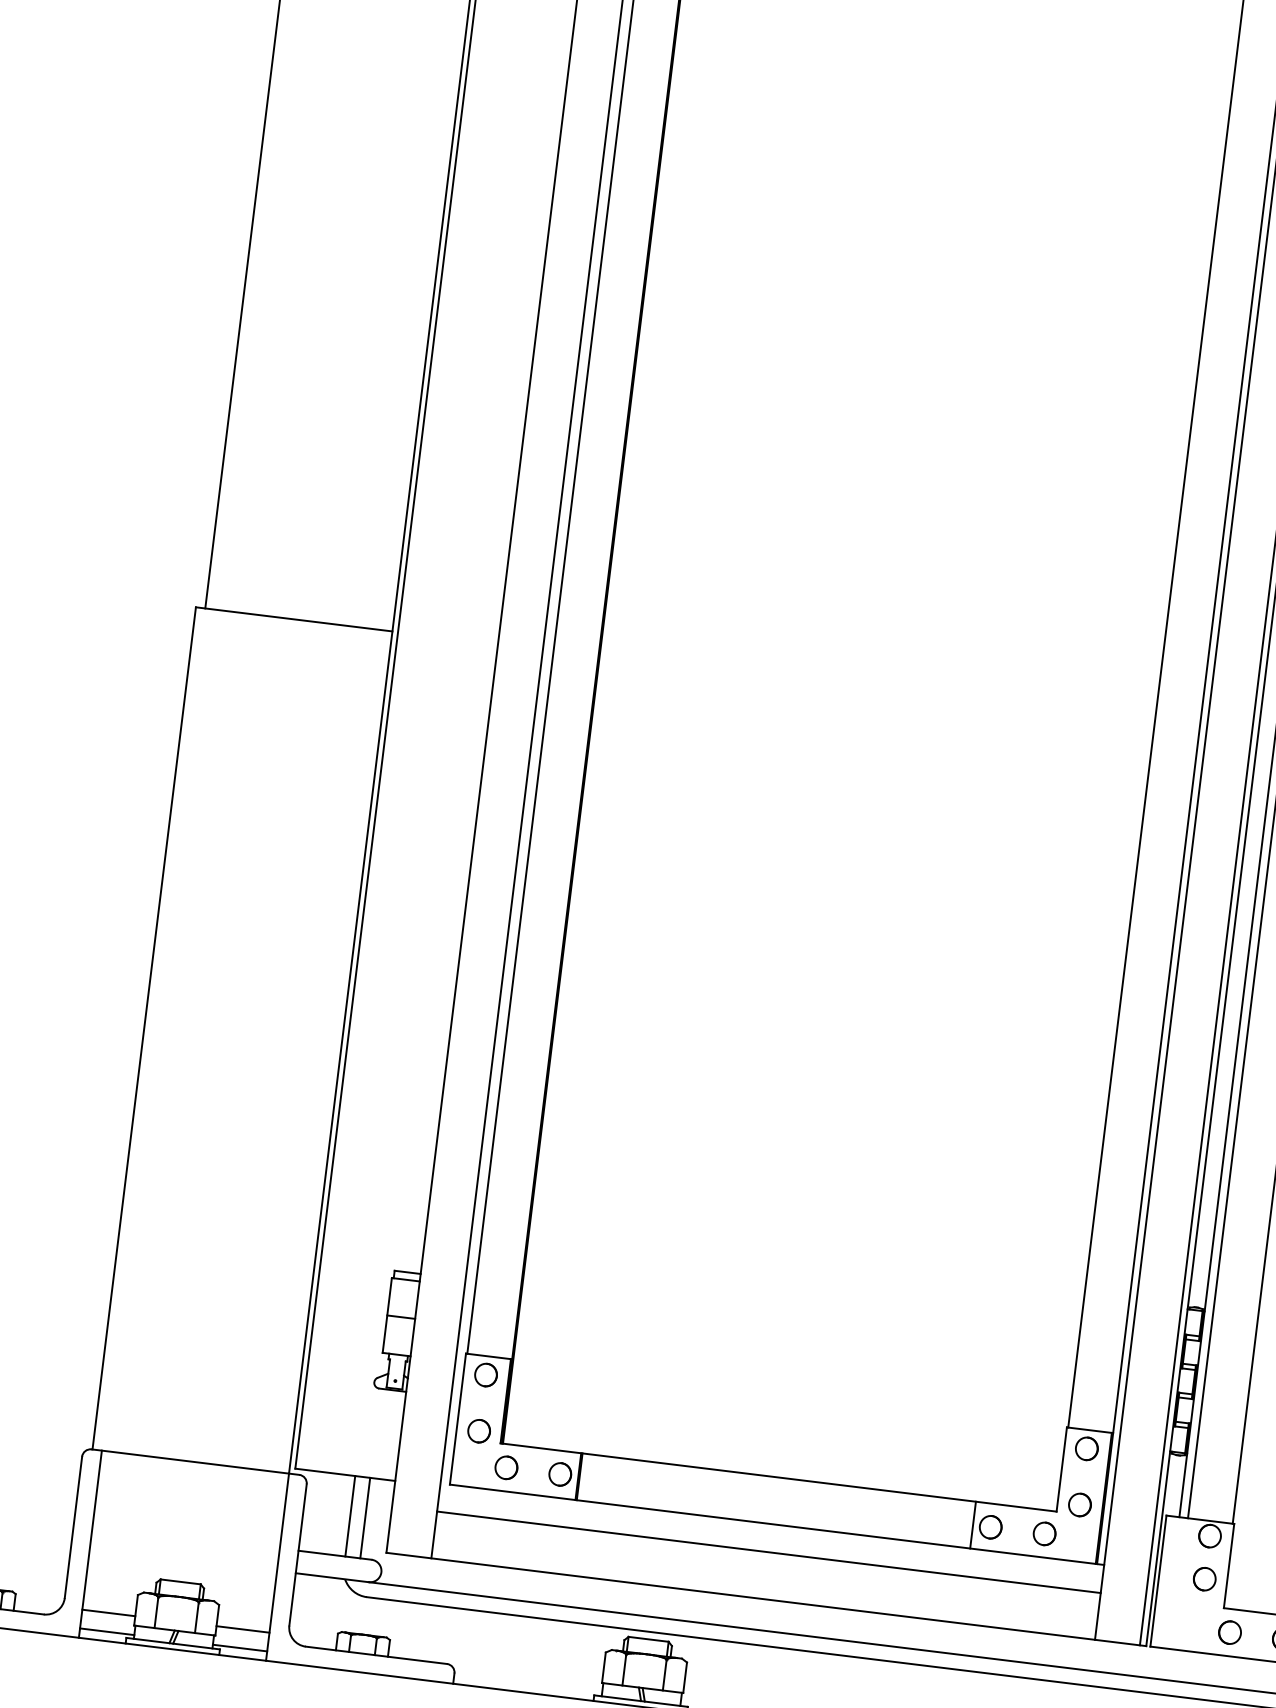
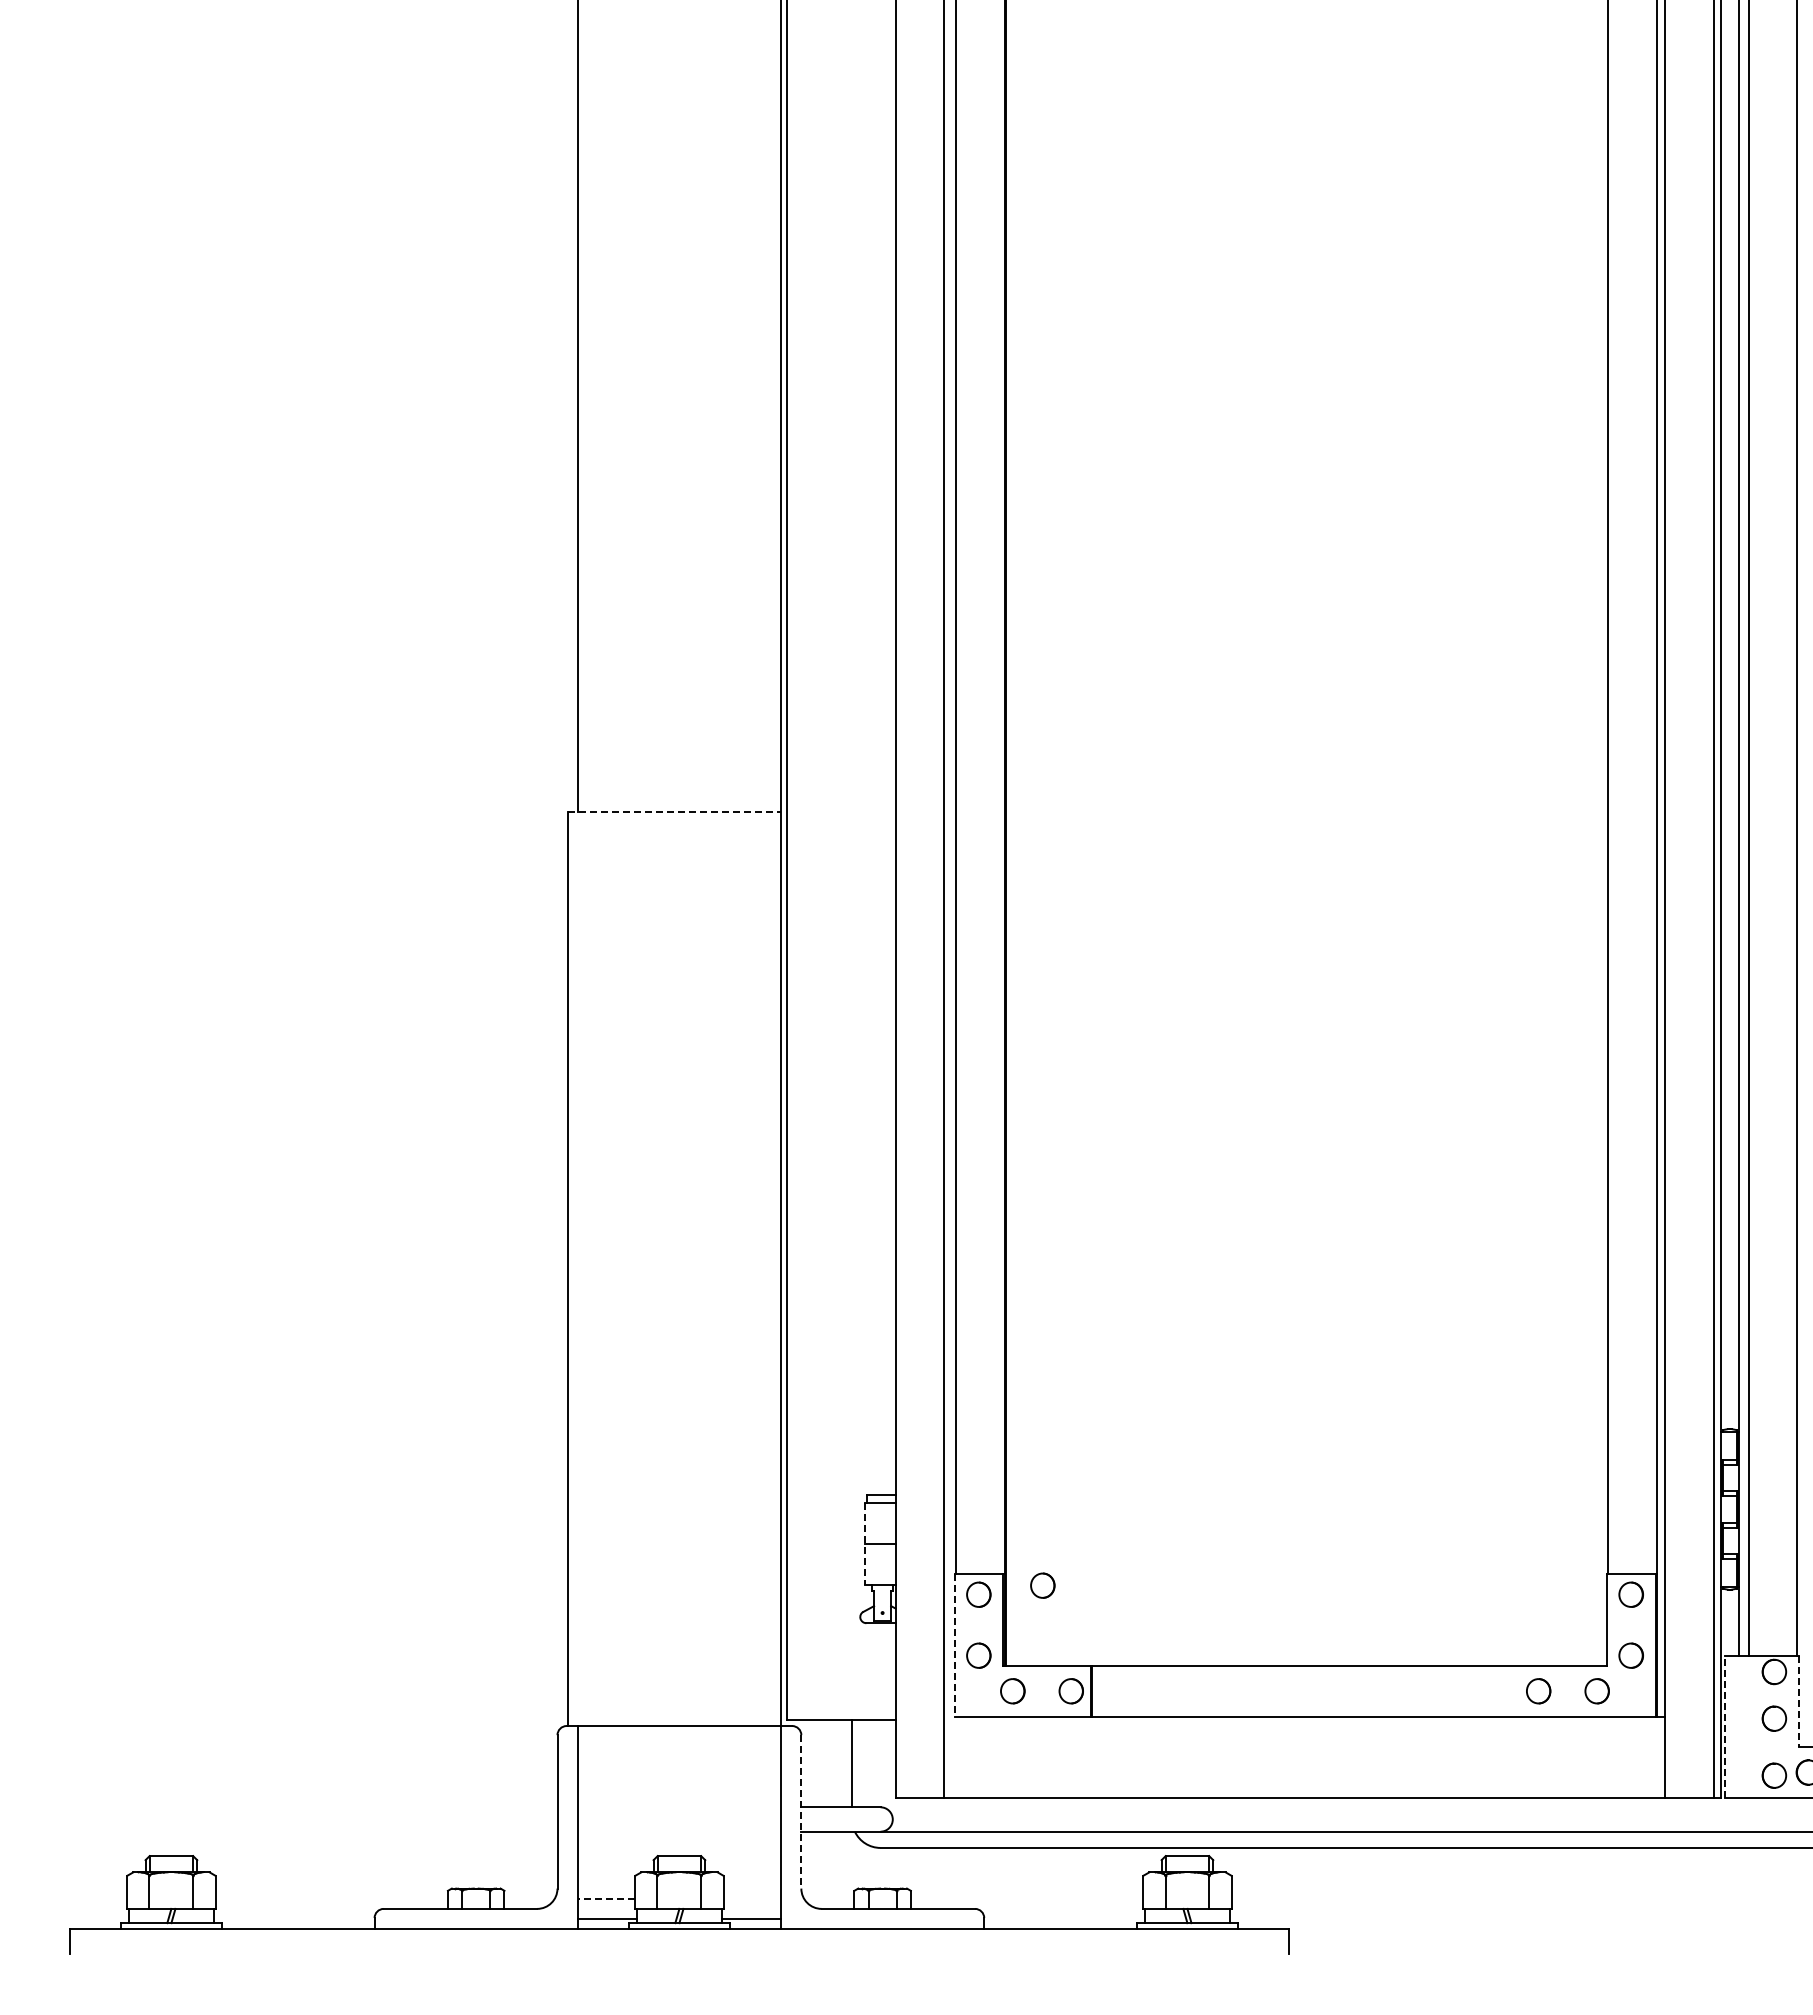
line: (294, 619) -> (674, 811), solid -> dashed
line: (387, 1315) -> (865, 1543), solid -> dashed
part: (545, 1373) -> (1042, 1585), added
line: (457, 1419) -> (954, 1646), solid -> dashed
line: (365, 1518) -> (868, 1763), removed
line: (973, 1524) -> (1519, 1690), removed
line: (768, 1552) -> (1304, 1747), removed
line: (298, 1554) -> (801, 1811), solid -> dashed
line: (1228, 1566) -> (1798, 1701), solid -> dashed
line: (1158, 1580) -> (1725, 1726), solid -> dashed
line: (108, 1612) -> (606, 1898), solid -> dashed
line: (243, 1629) -> (752, 1898), removed
part: (1198, 1631) -> (1774, 1775), added

